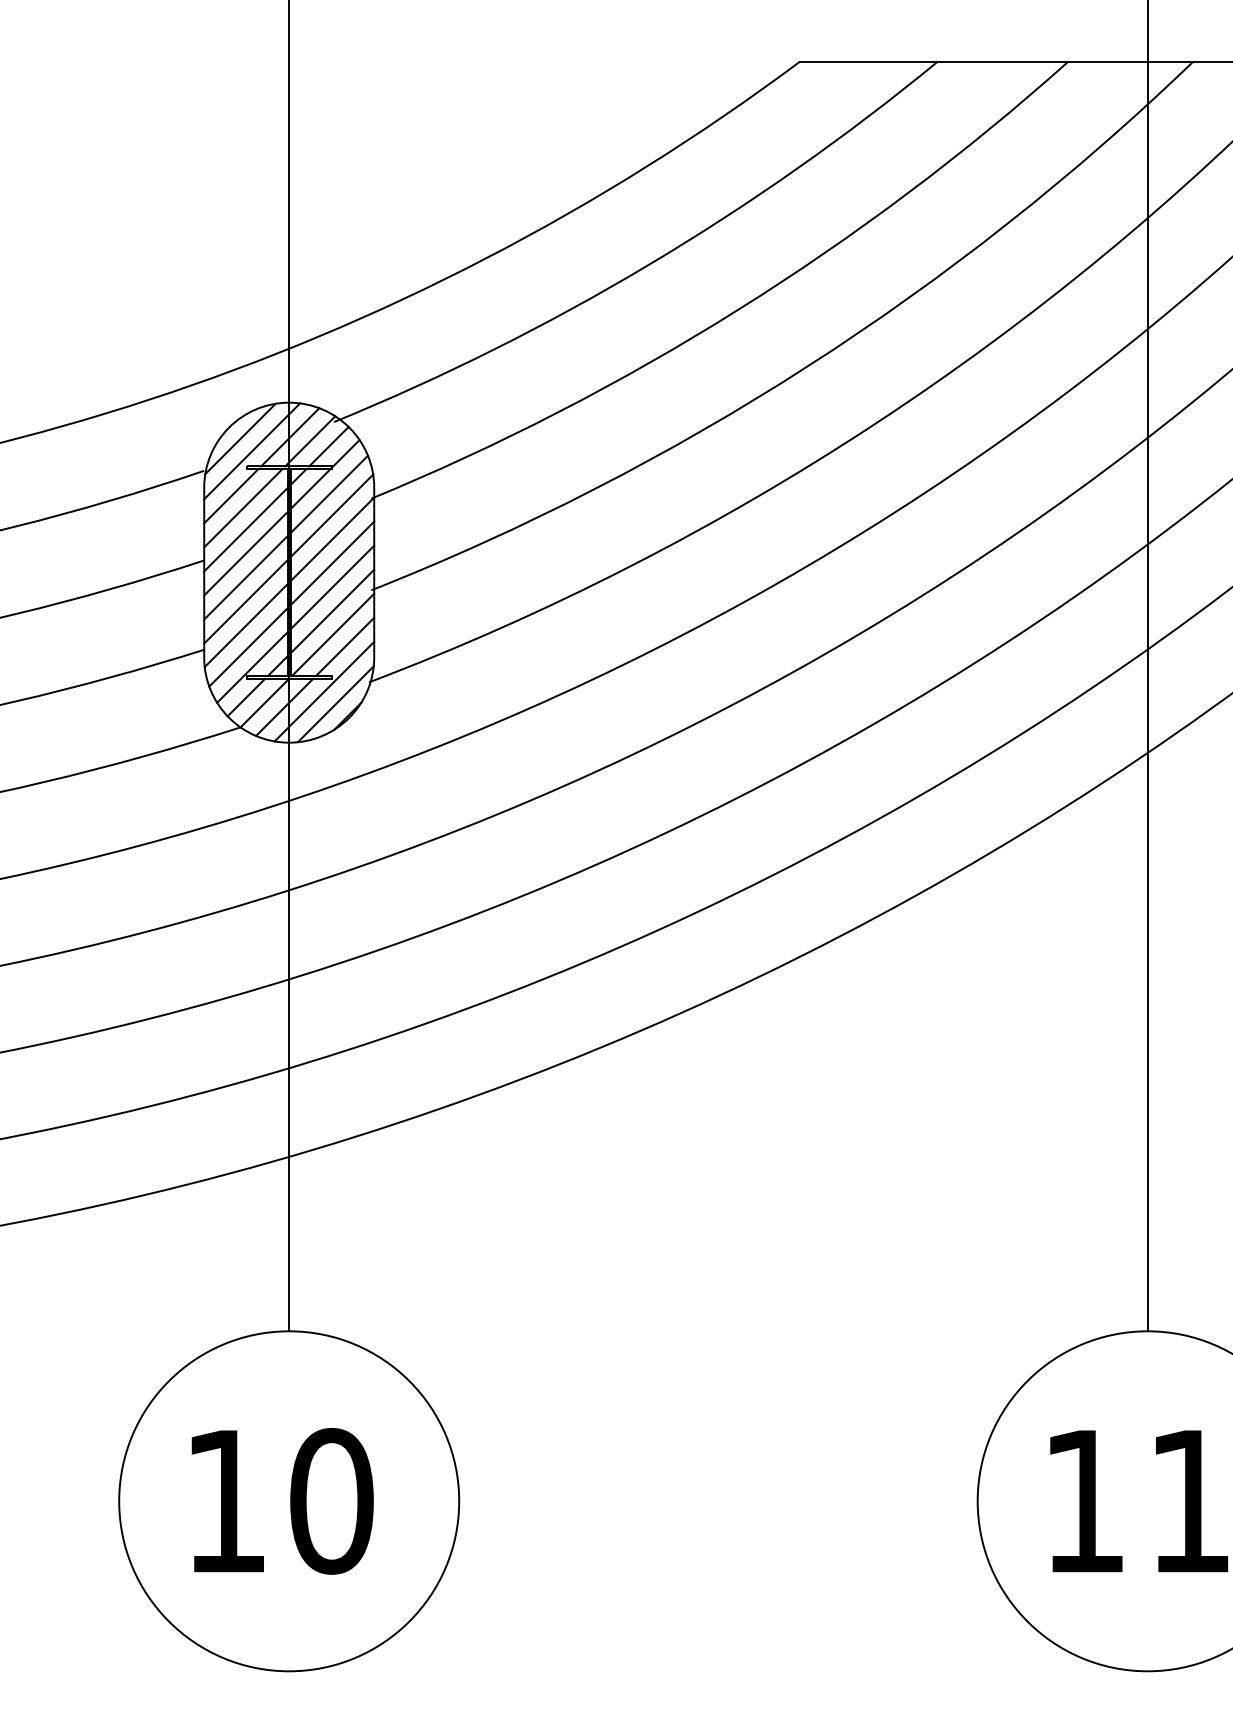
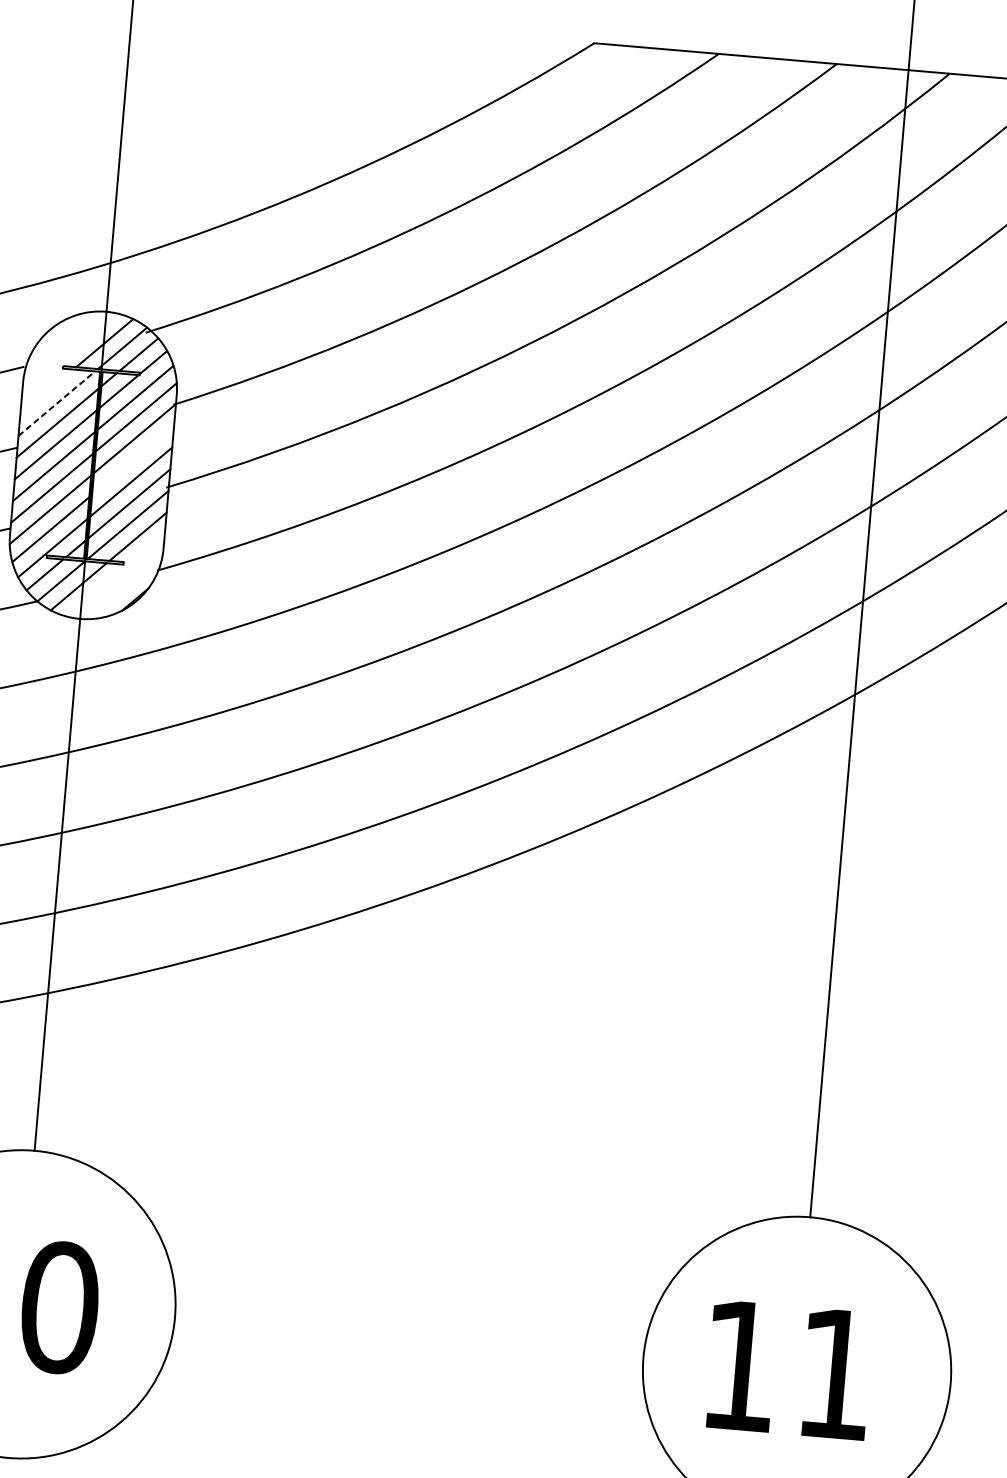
line: (240, 438) -> (59, 340), removed
line: (252, 451) -> (69, 353), removed
line: (231, 496) -> (47, 392), removed
line: (243, 507) -> (57, 402), solid -> dashed
line: (332, 563) -> (133, 460), removed
line: (324, 691) -> (116, 575), removed
line: (335, 704) -> (124, 588), removed

